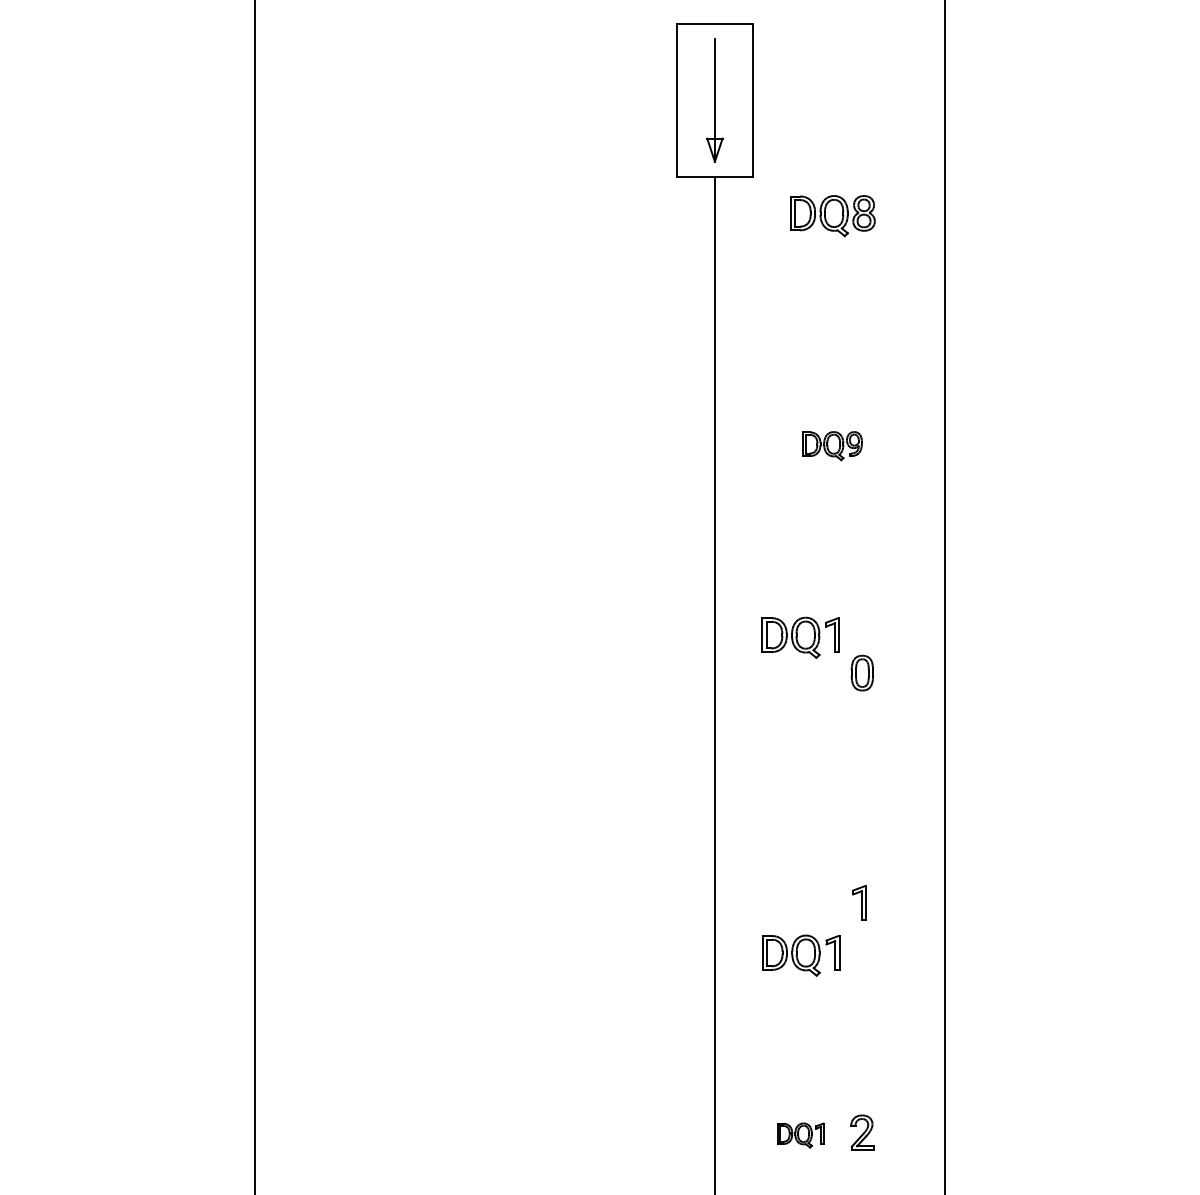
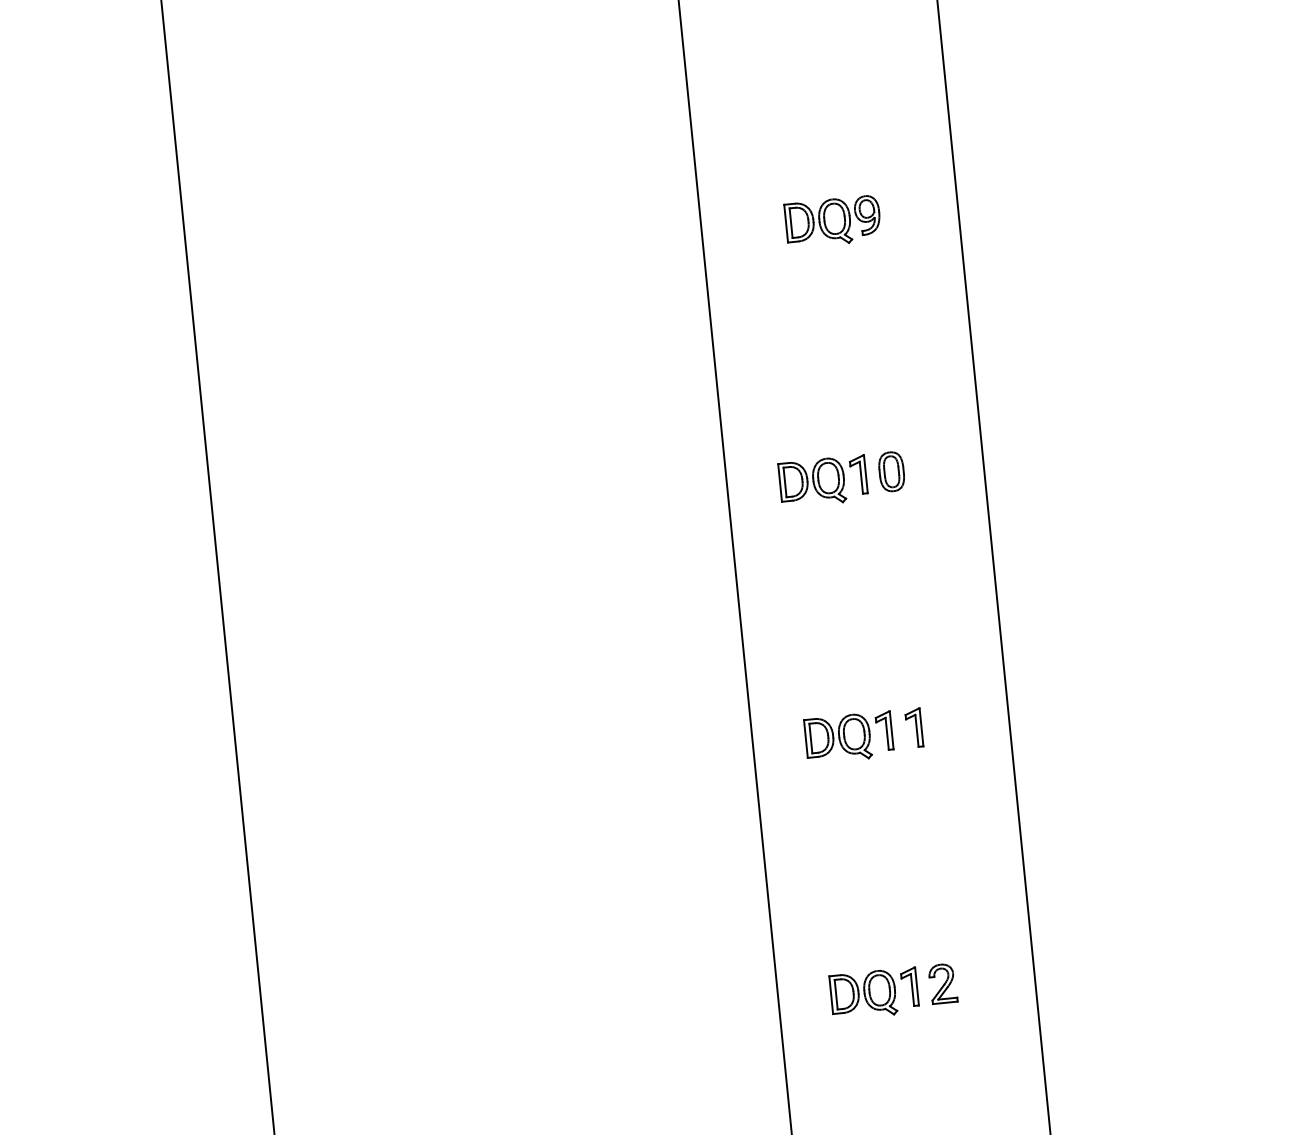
part: (832, 446) -> (833, 222), size x1.43
part: (800, 637) -> (822, 481), moved
part: (801, 955) -> (849, 737), moved
part: (800, 1135) -> (874, 993), size x1.67

